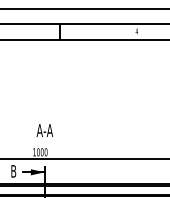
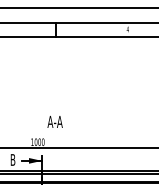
text: (44, 130) -> (54, 121), moved

